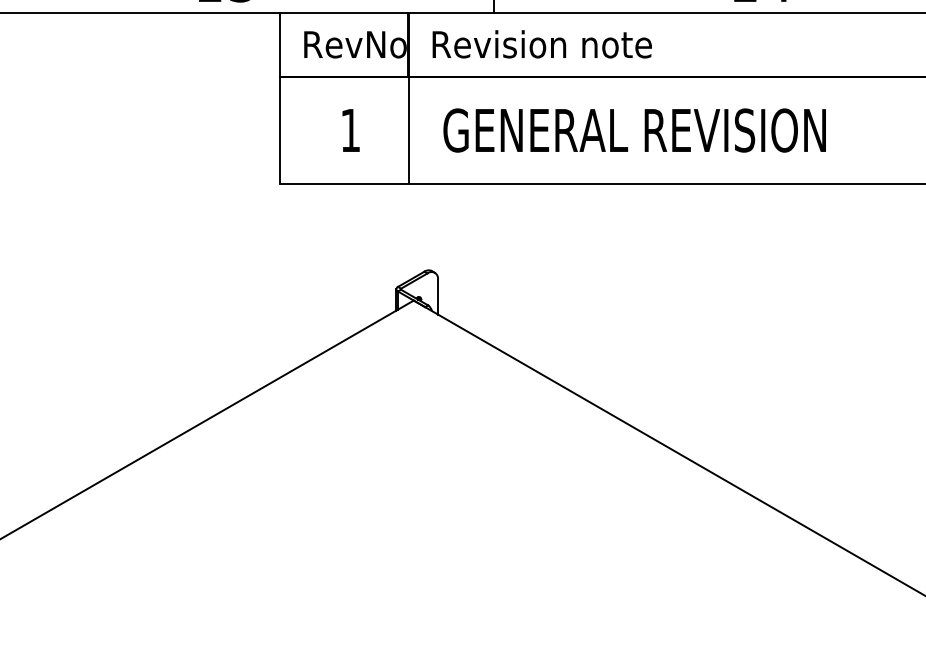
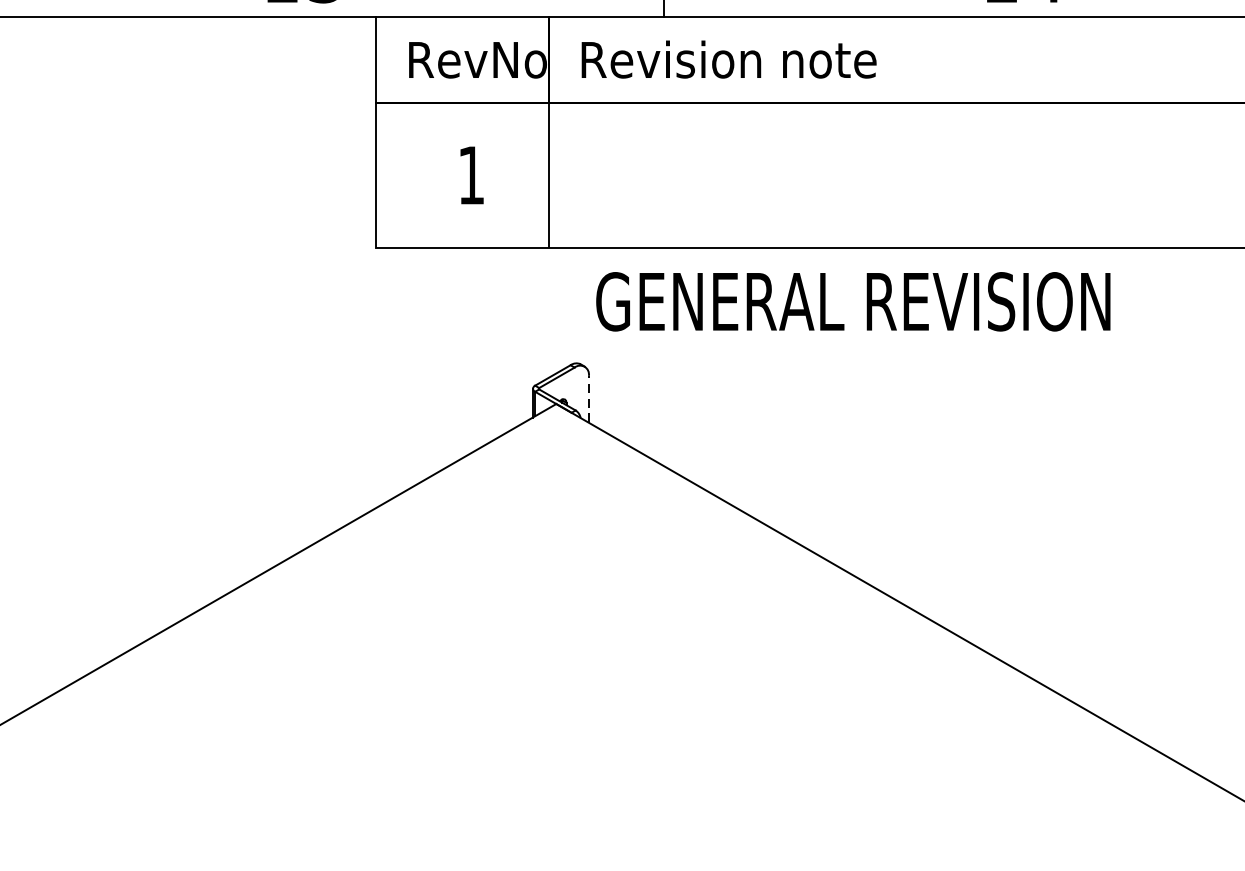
text: (634, 130) -> (853, 301), moved
line: (438, 296) -> (589, 398), solid -> dashed

